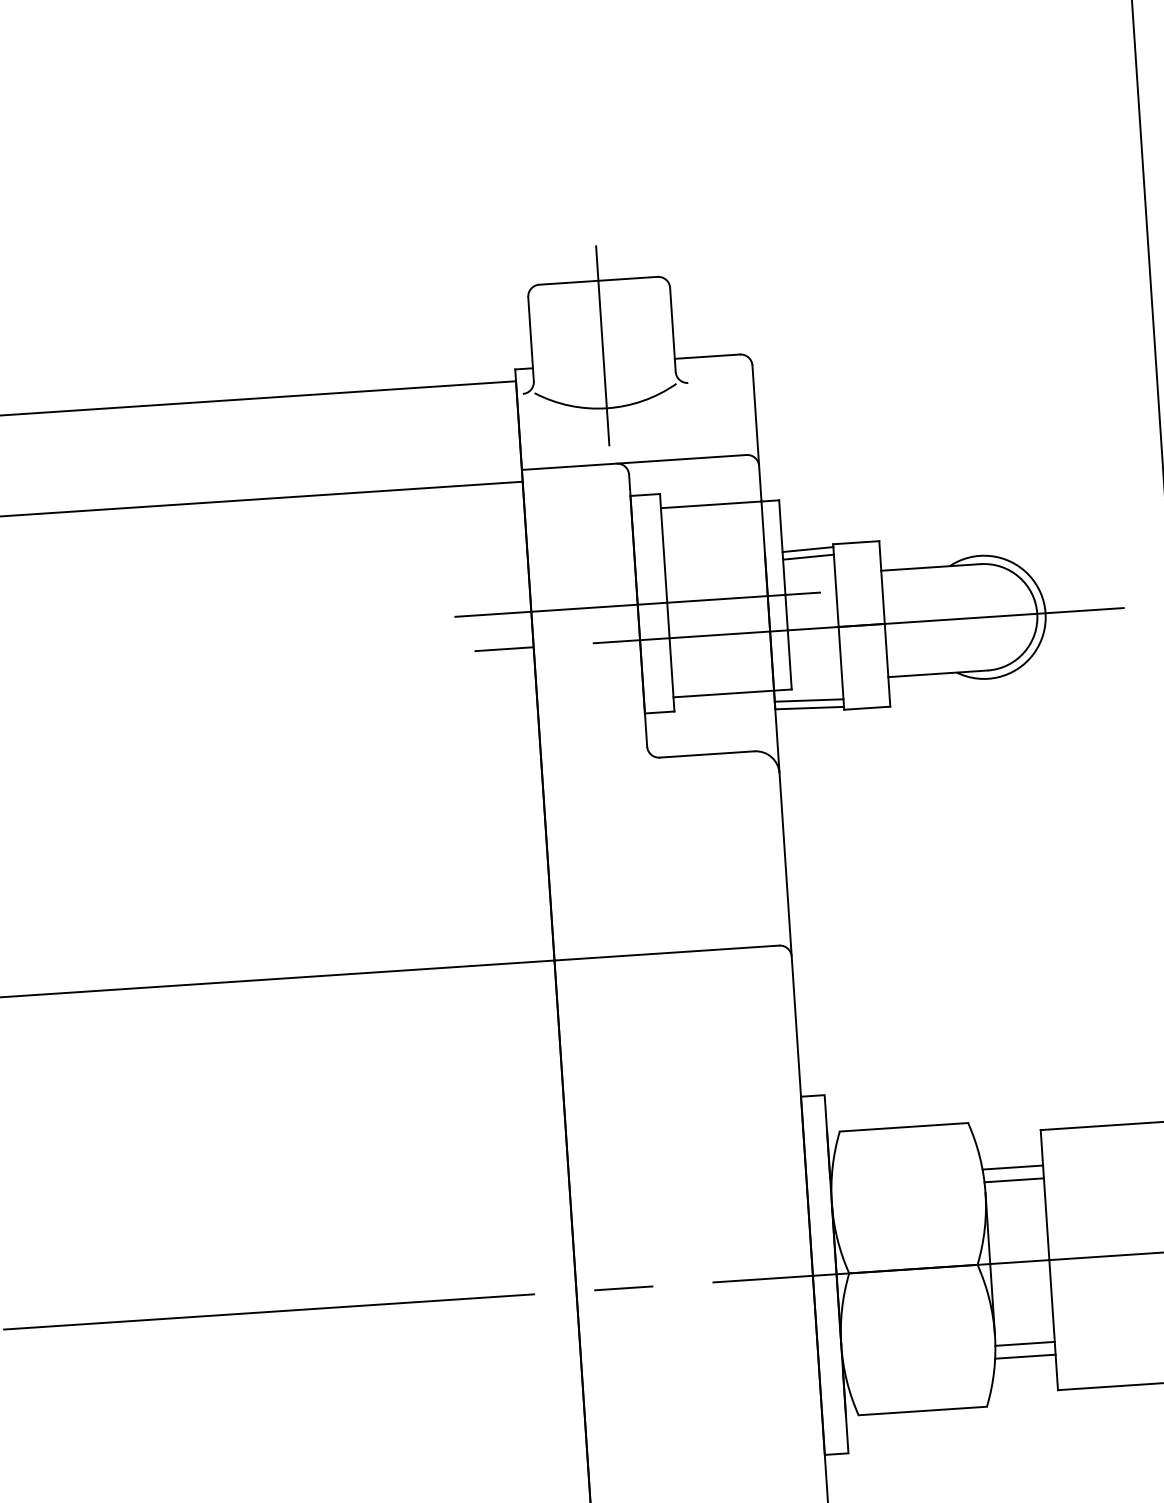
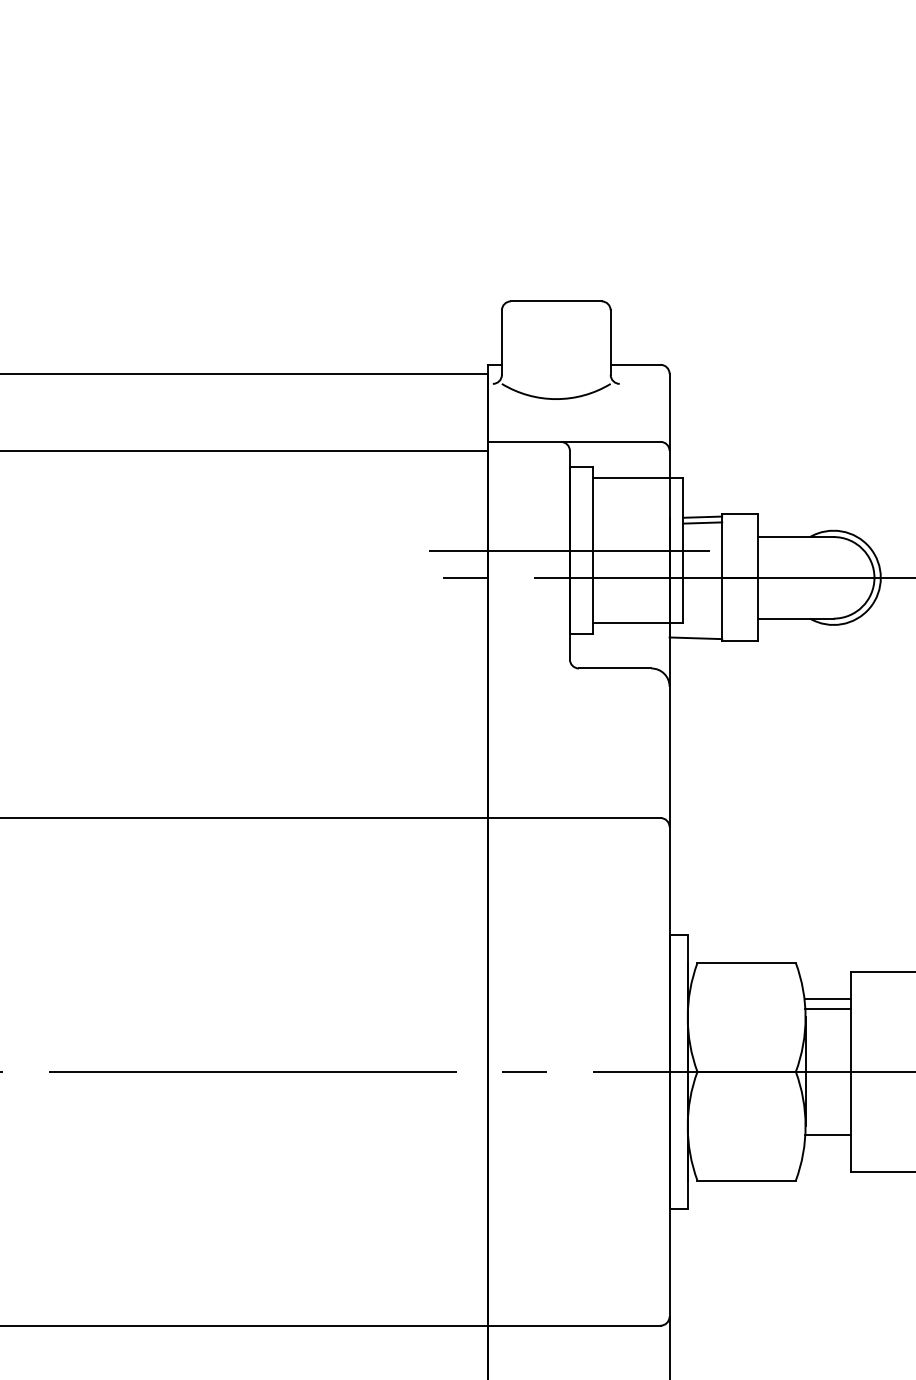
line: (603, 346) -> (556, 351), removed
line: (808, 700) -> (695, 632), removed
line: (1025, 1356) -> (827, 1144), removed

